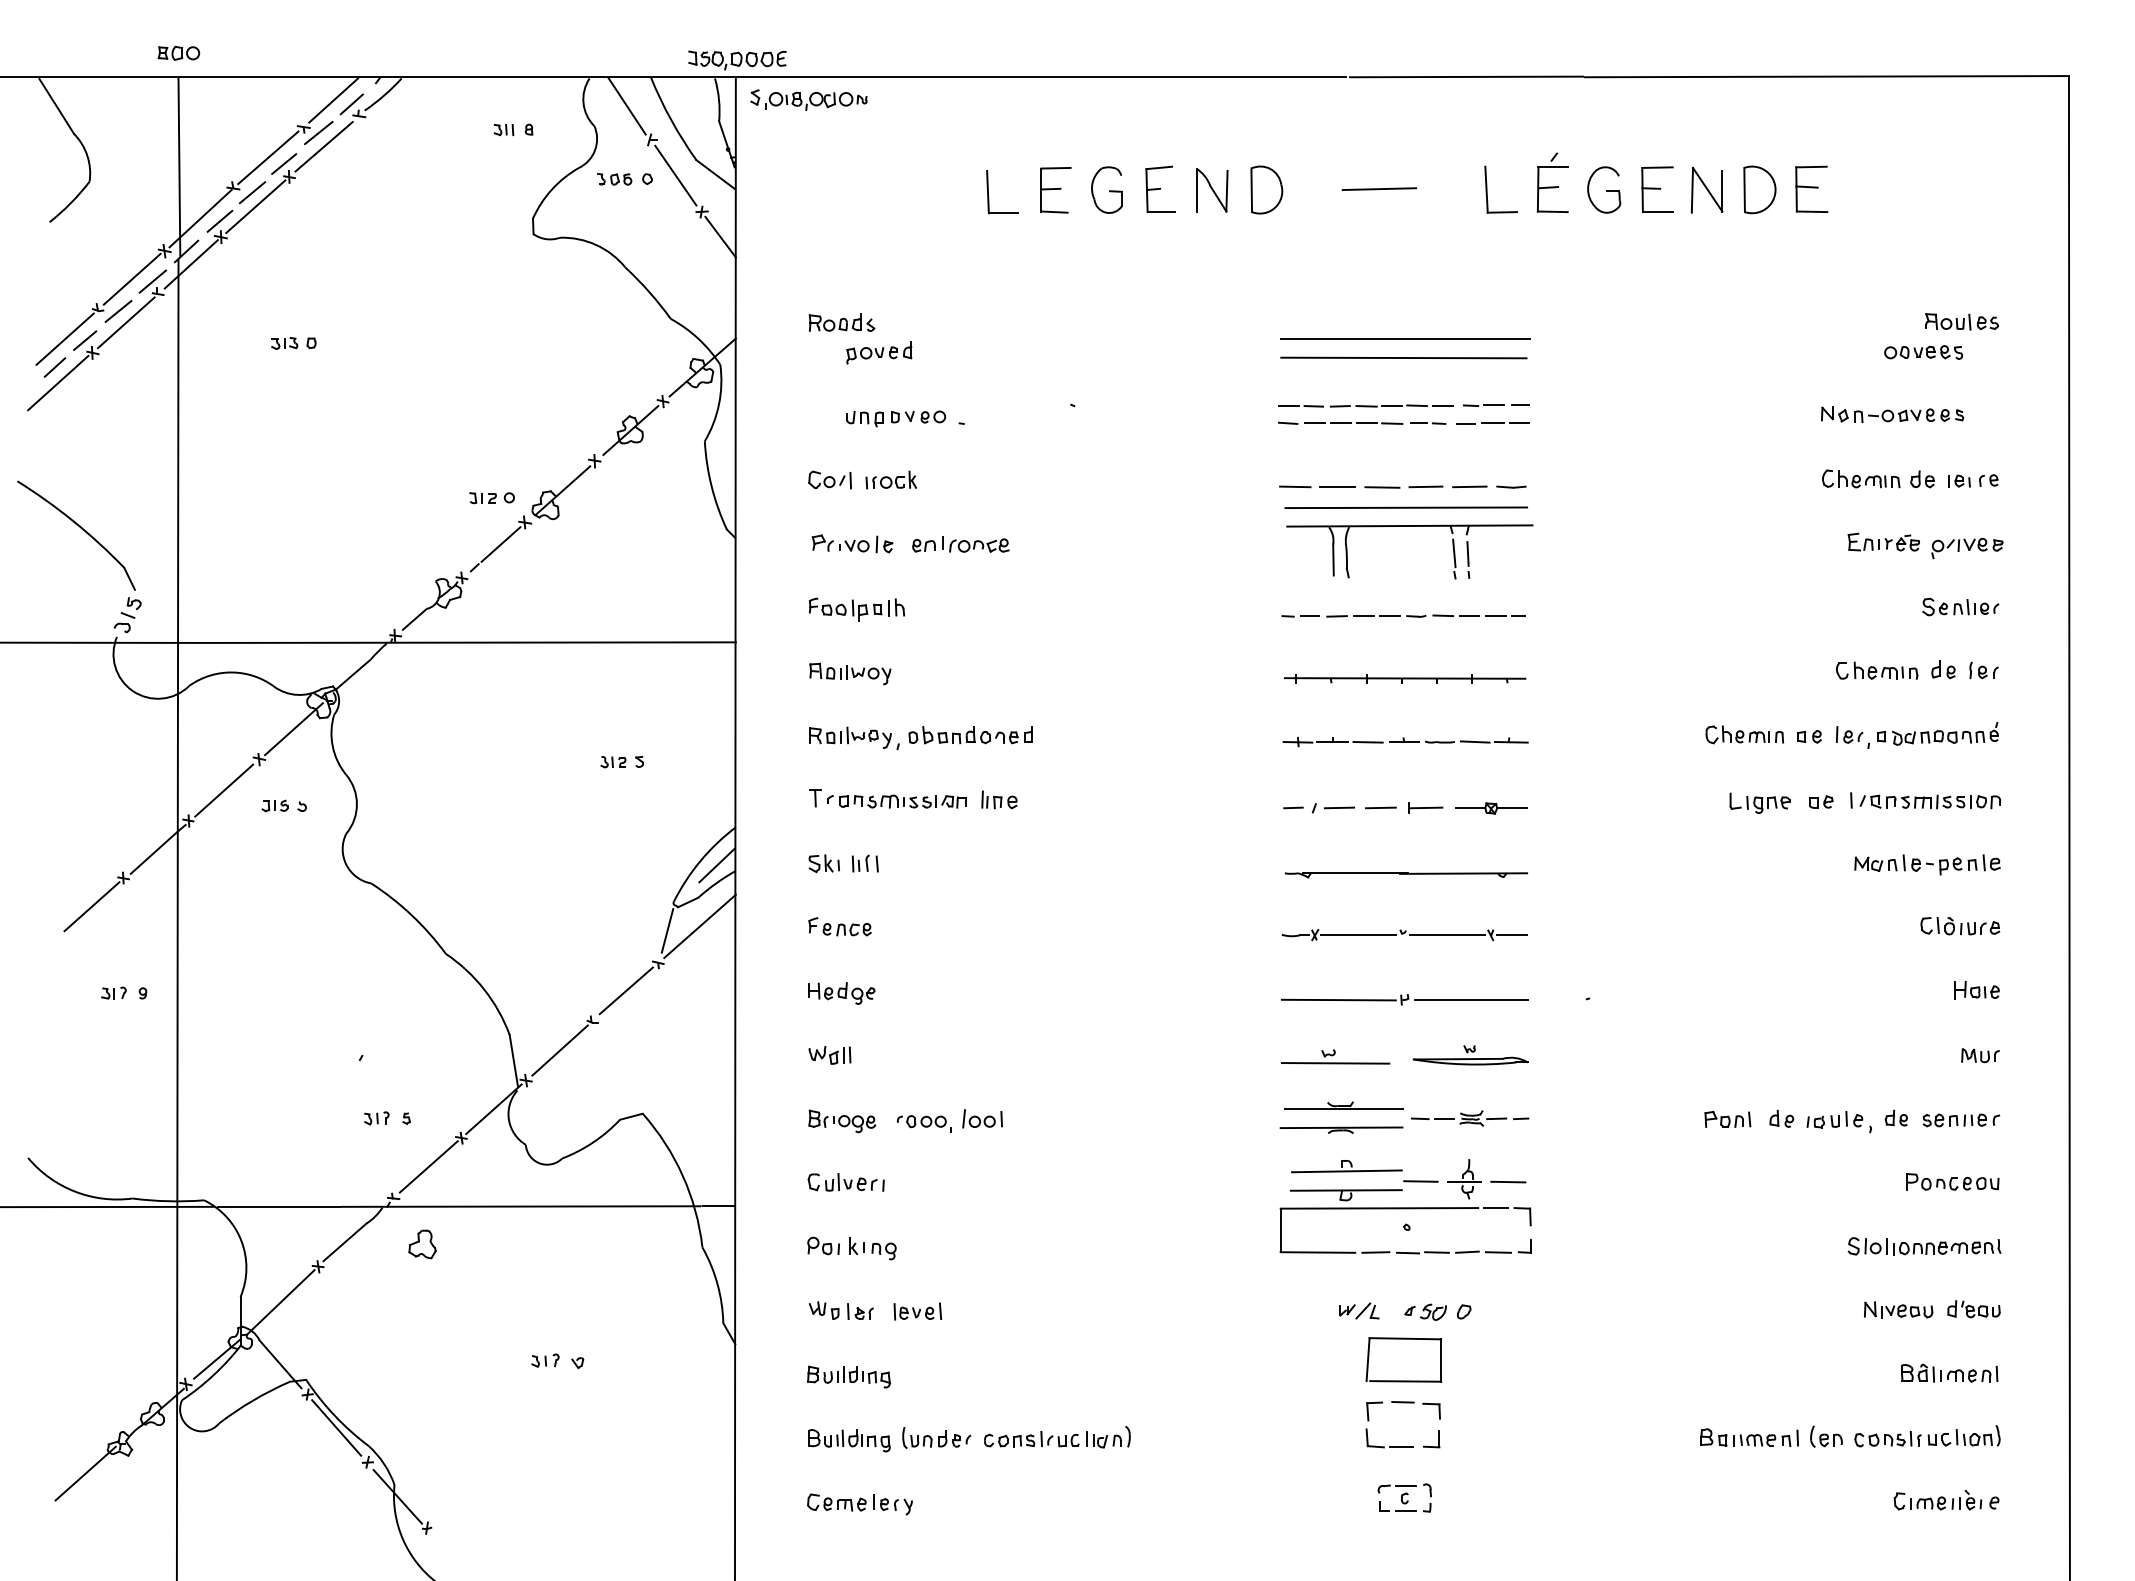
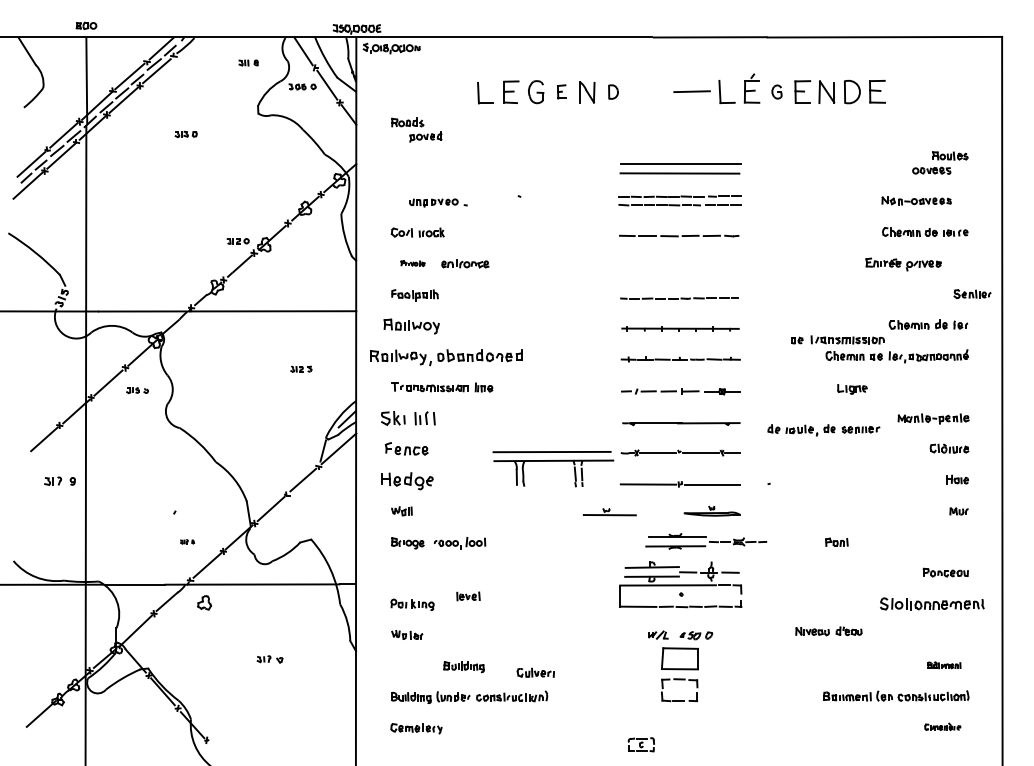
part: (1159, 188) -> (561, 91), size x0.6
part: (1266, 188) -> (613, 91), size x0.6
line: (1378, 188) -> (691, 91), moved
part: (1603, 188) -> (776, 91), size x0.6
part: (860, 337) -> (416, 129), moved
part: (292, 343) -> (185, 134), moved
part: (1409, 527) -> (553, 461), moved
part: (851, 543) -> (412, 263), size x0.6
part: (1925, 545) -> (903, 264), moved
part: (1960, 605) -> (972, 293), moved
part: (849, 673) -> (411, 326), size x1.4
part: (919, 737) -> (445, 357), size x1.4
part: (1904, 799) -> (837, 339), moved
part: (843, 863) -> (408, 418), size x1.6
part: (839, 927) -> (406, 449), size x1.4
part: (123, 991) -> (59, 480), size x1.4
part: (841, 993) -> (407, 481), size x1.6
part: (1334, 1057) -> (609, 512), moved
part: (387, 1117) -> (187, 541), size x0.6
part: (1405, 1117) -> (706, 541), moved
part: (1883, 1121) -> (823, 430), moved
part: (845, 1181) -> (535, 672), moved
part: (1923, 1245) -> (931, 603), size x1.4
part: (1931, 1309) -> (828, 631), moved
part: (917, 1311) -> (468, 596), moved
part: (1950, 1373) -> (944, 665), size x0.7
part: (847, 1377) -> (463, 667), moved
part: (1402, 1497) -> (640, 744), moved
part: (1945, 1499) -> (942, 726), size x0.7

